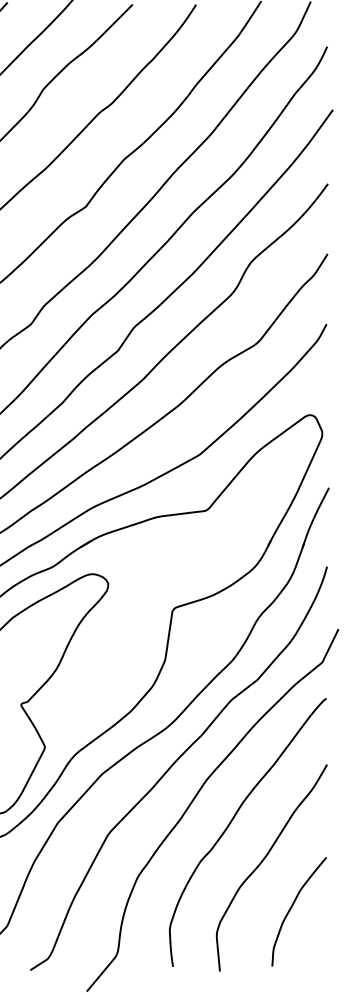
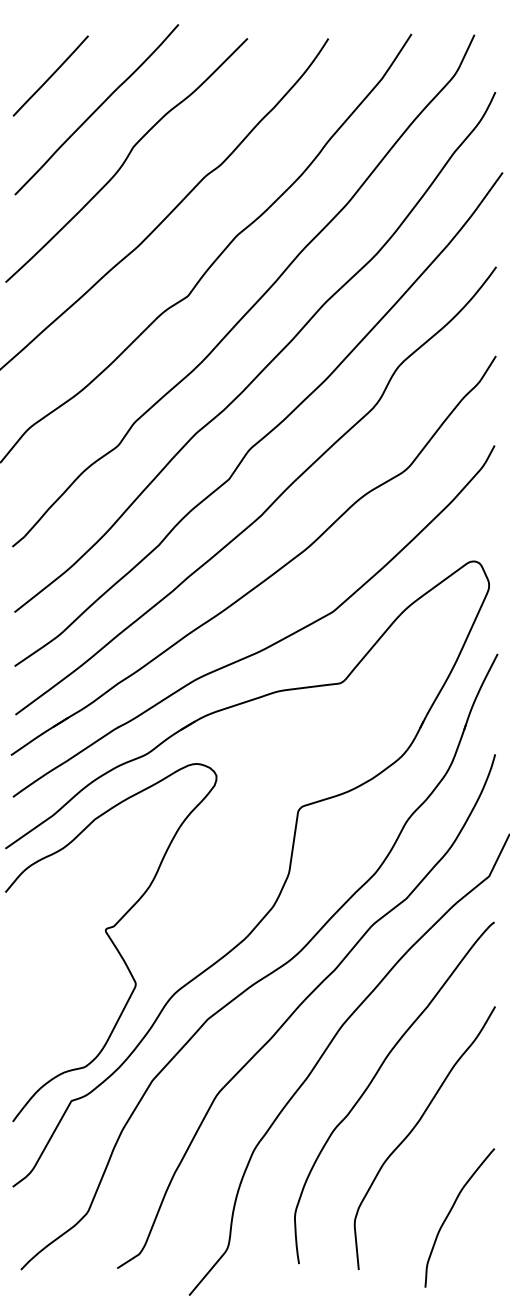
curve: (292, 906) -> (451, 1211), moved

